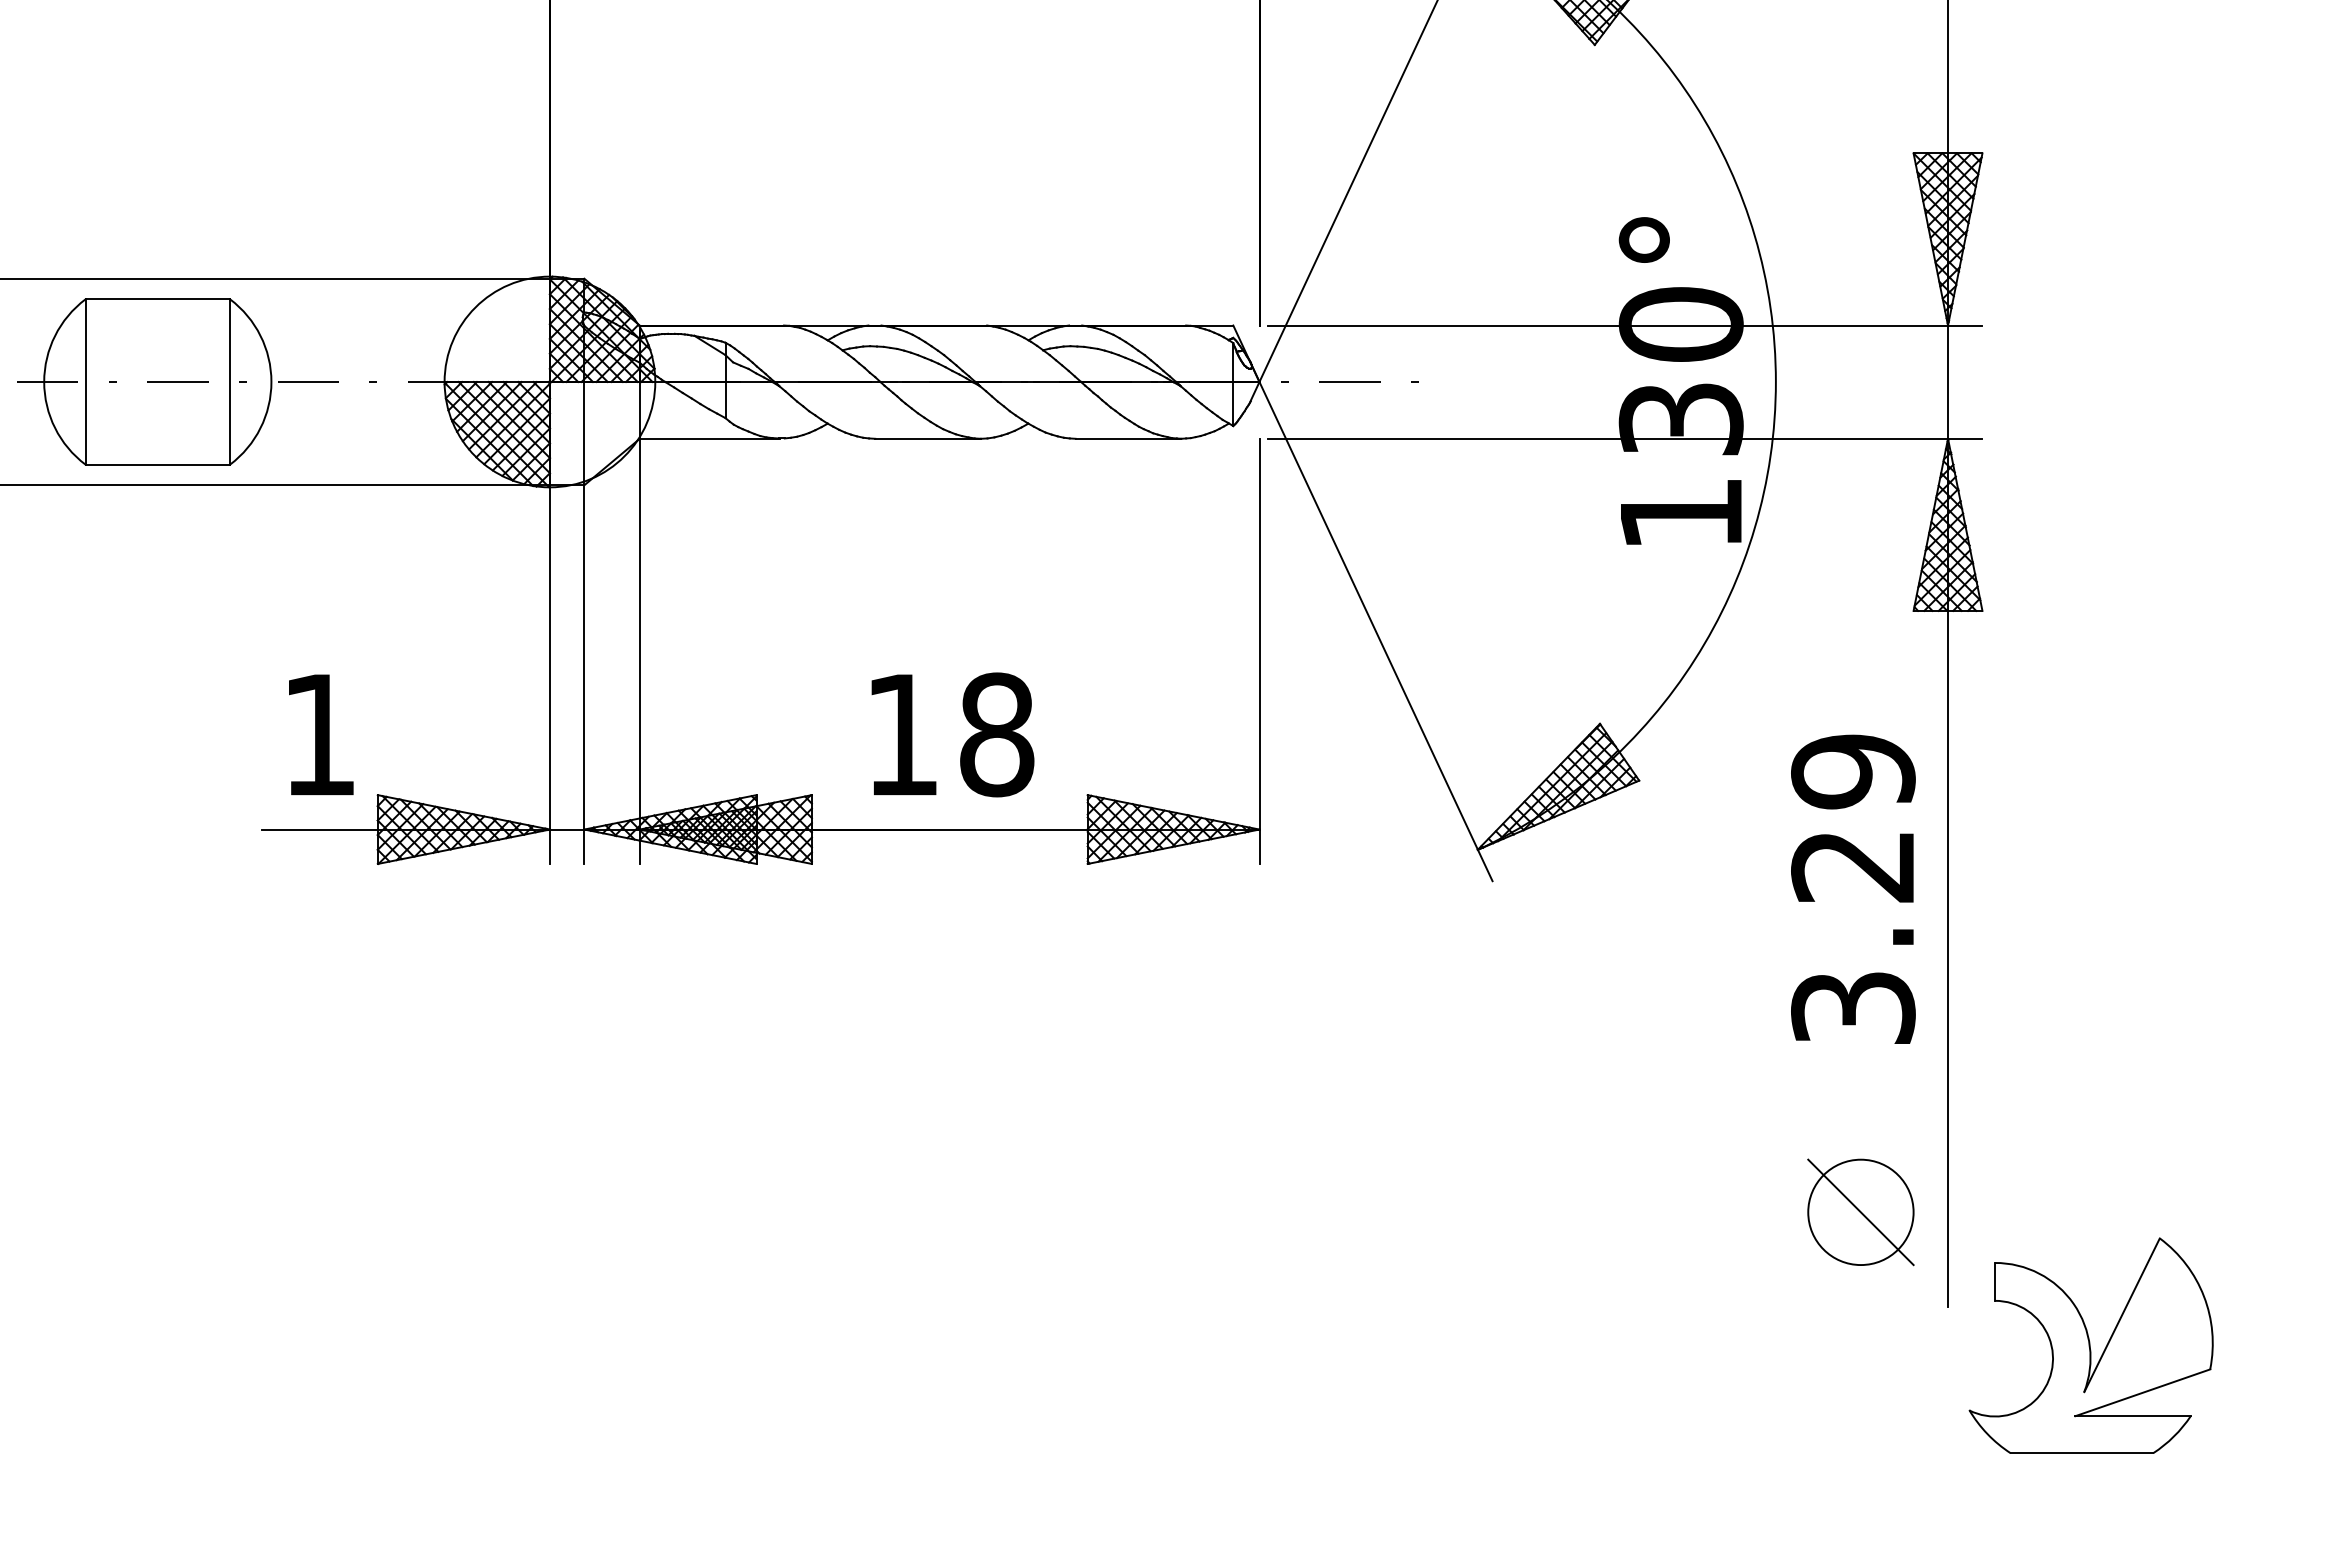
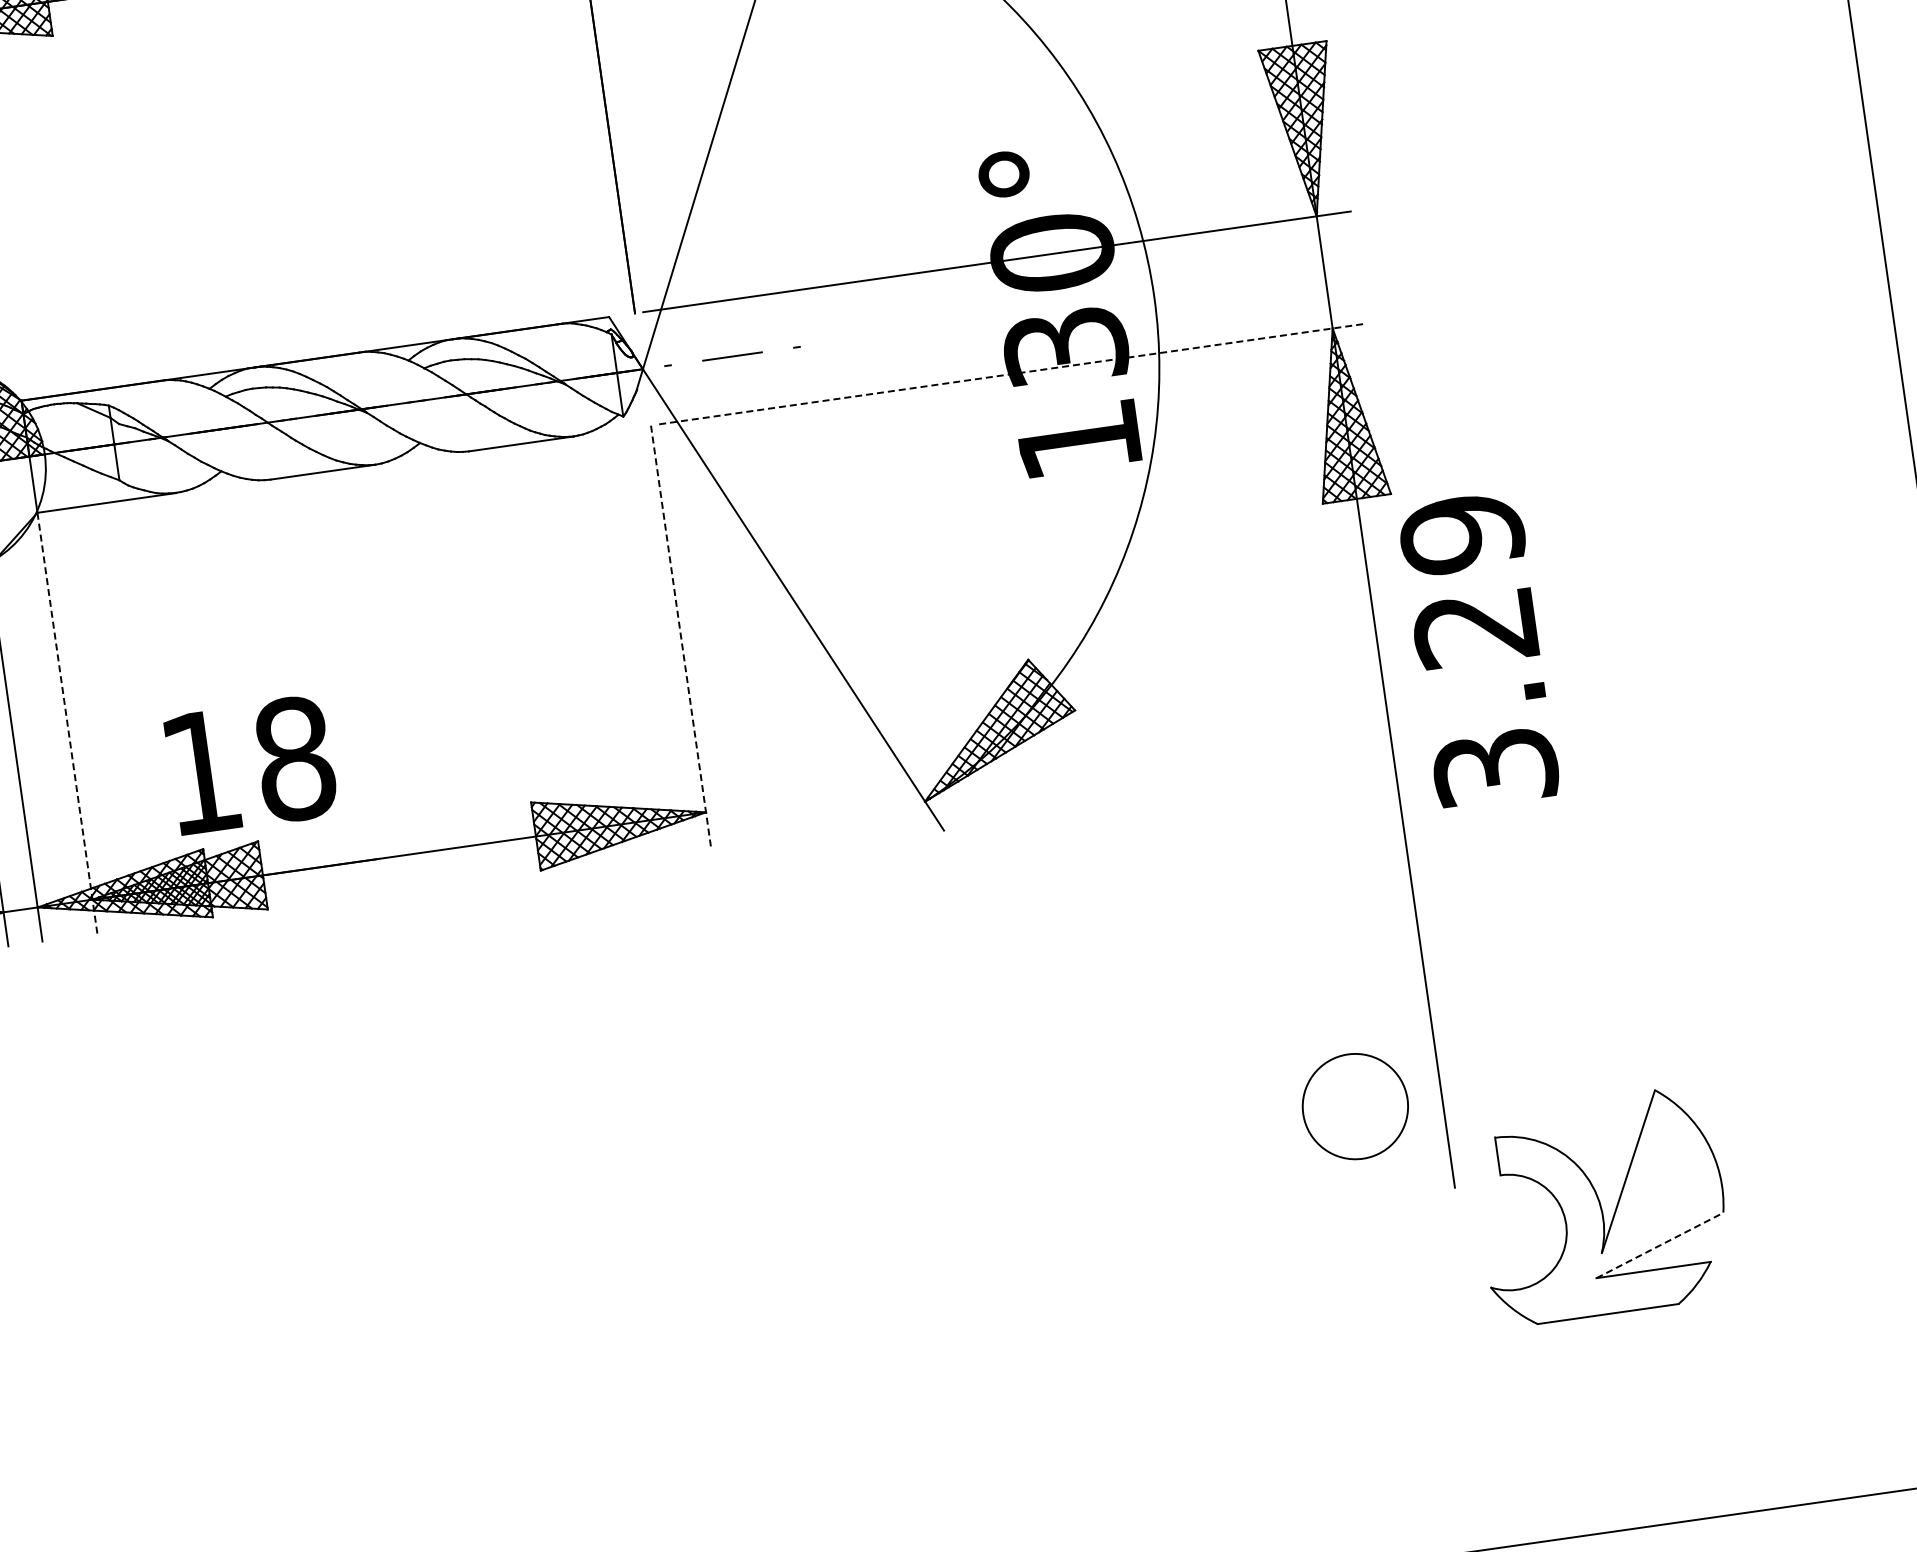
line: (1625, 438) -> (1013, 373), solid -> dashed
line: (639, 651) -> (67, 723), solid -> dashed
line: (1259, 651) -> (680, 636), solid -> dashed
text: (952, 734) -> (250, 764), moved
text: (1853, 888) -> (1478, 649), moved
line: (1860, 1212) -> (1355, 1106), removed
line: (2143, 1392) -> (1660, 1245), solid -> dashed

